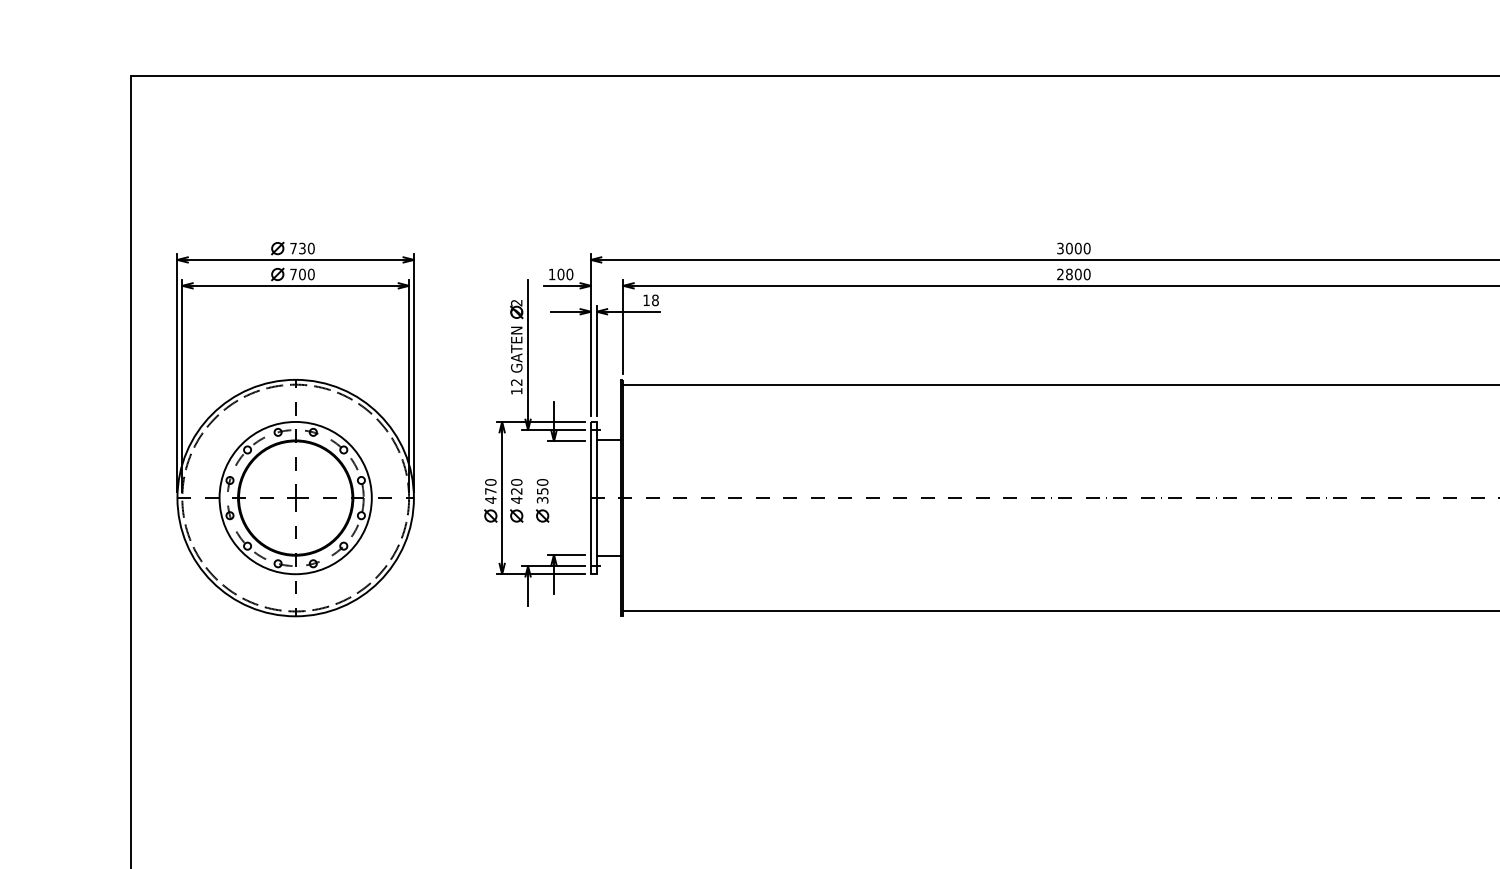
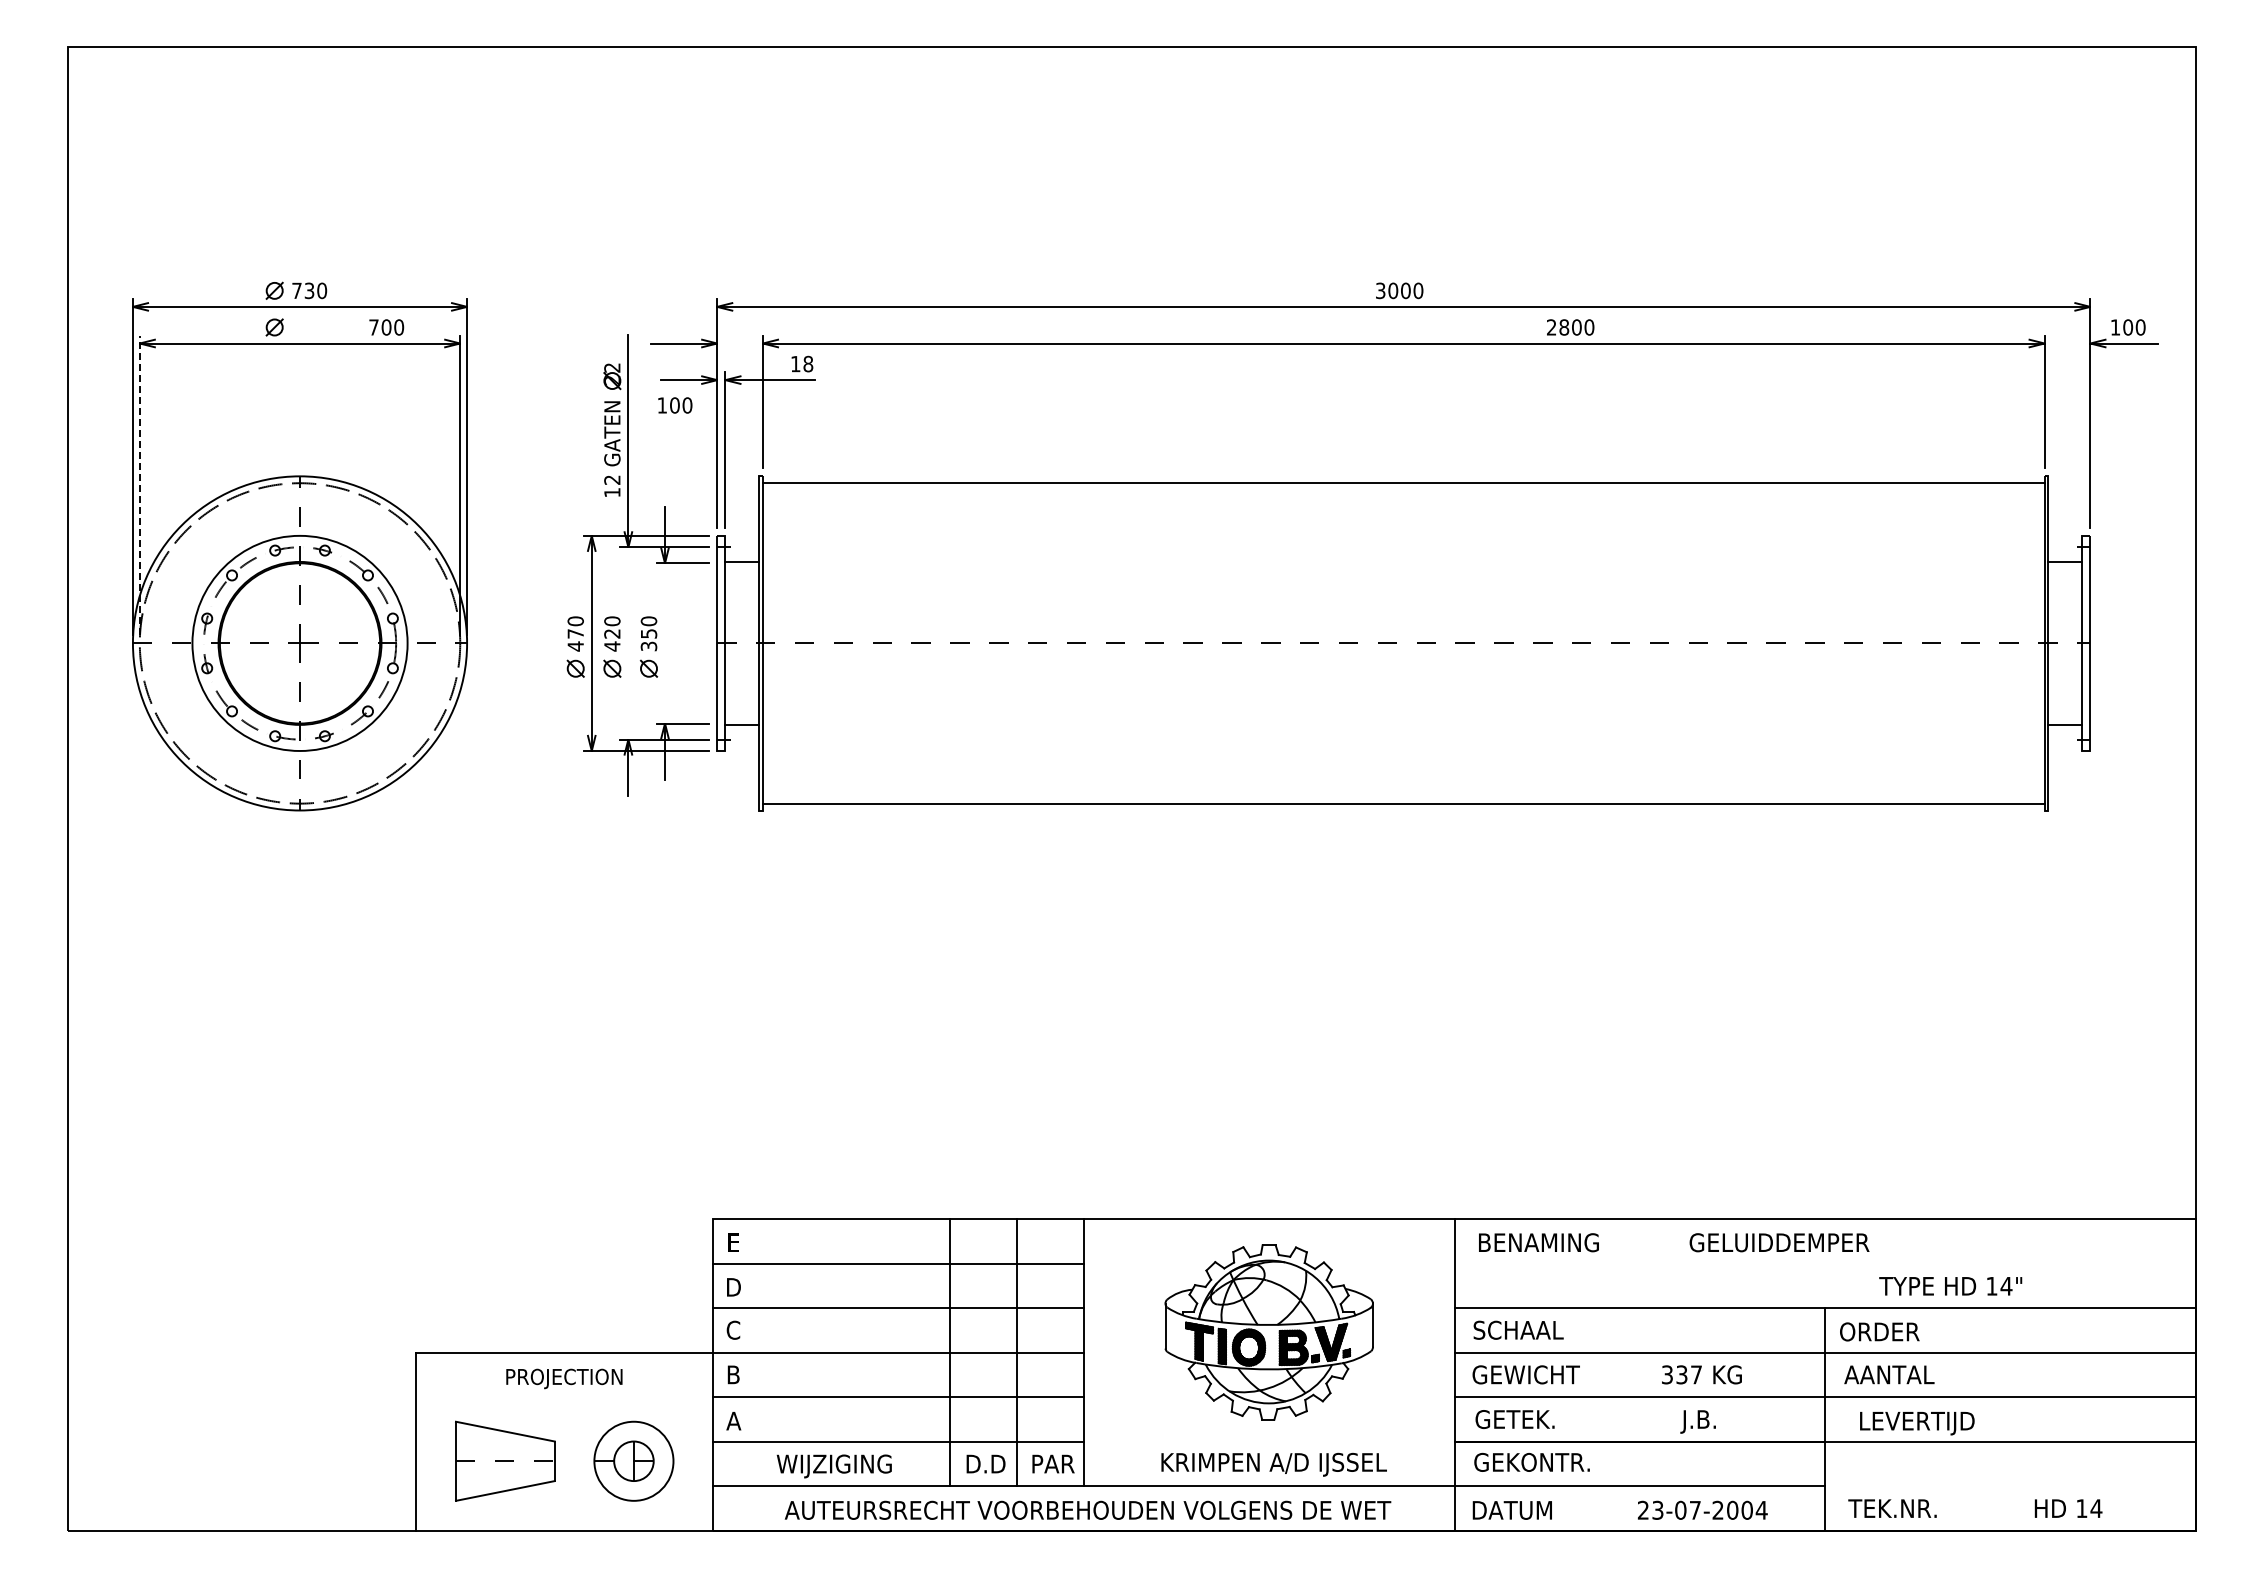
text: (302, 274) -> (386, 327), moved
text: (561, 274) -> (675, 405), moved
text: (1073, 274) -> (1570, 327), moved
line: (182, 386) -> (139, 485), solid -> dashed

